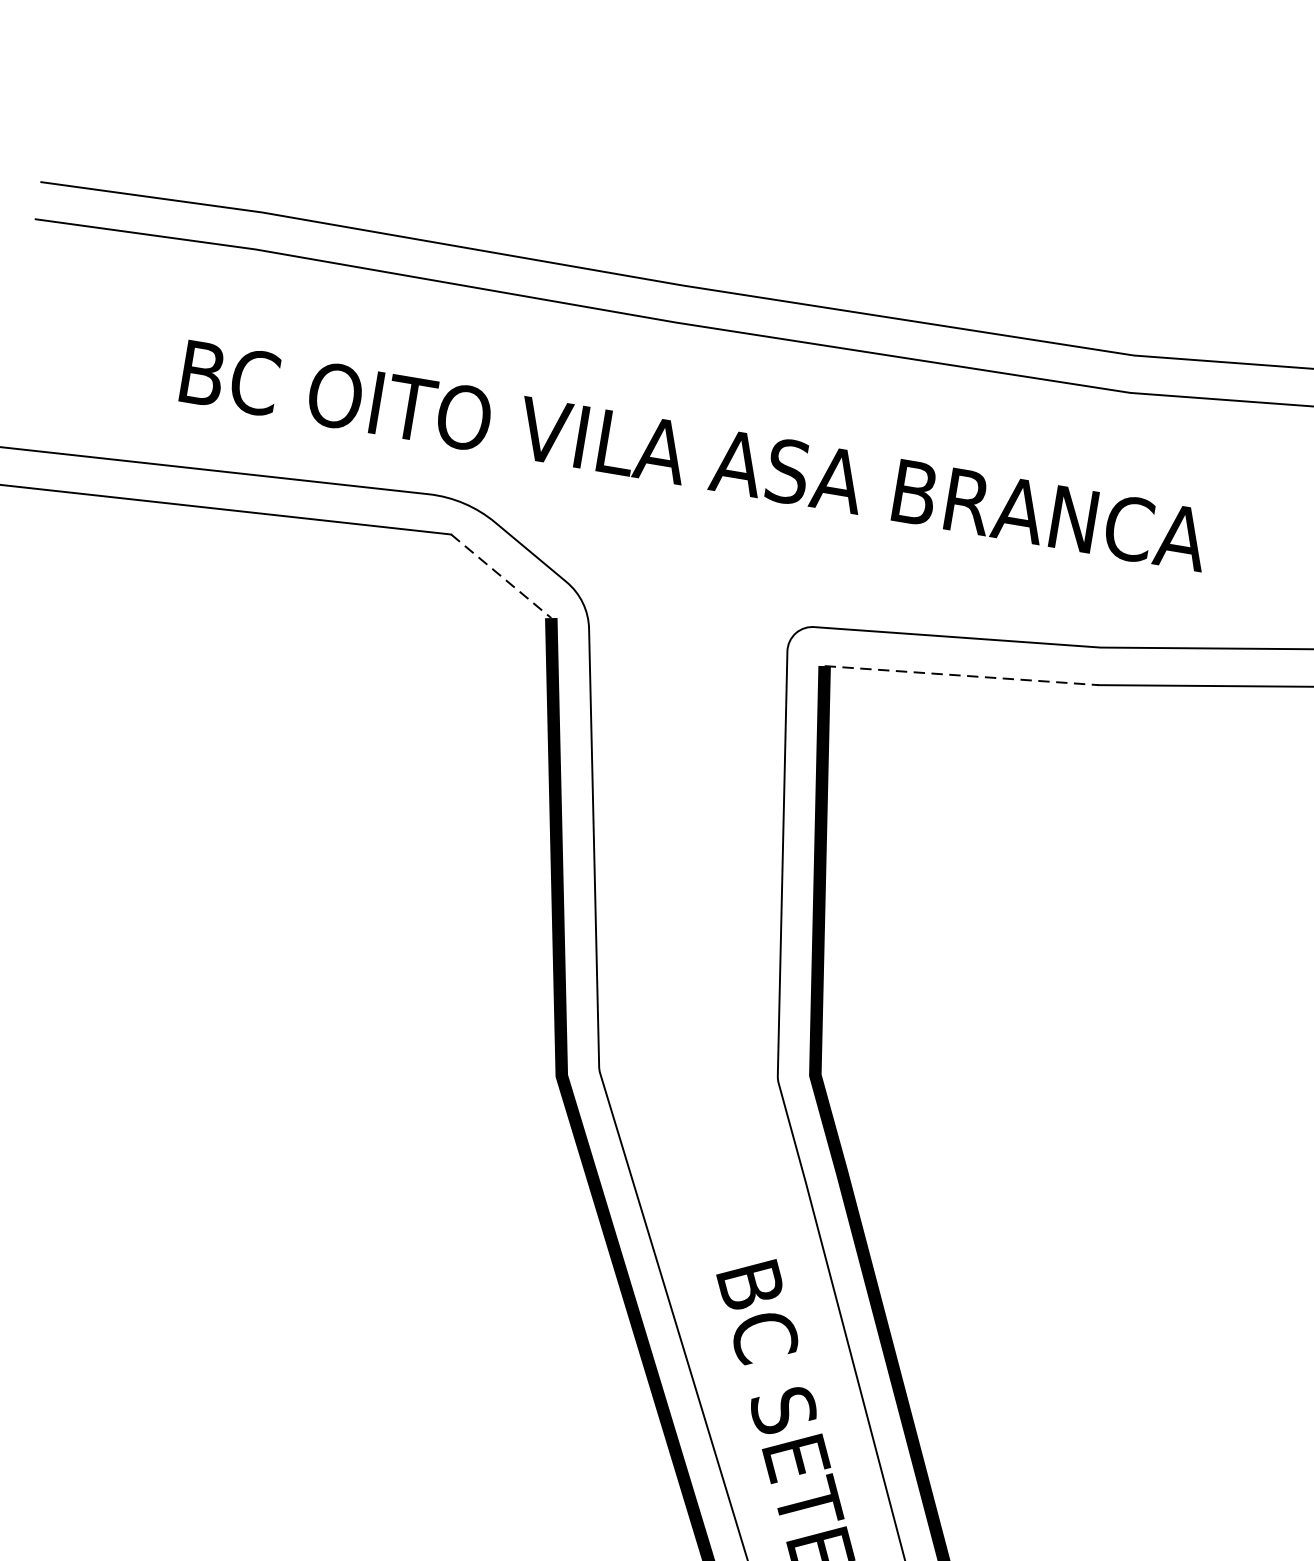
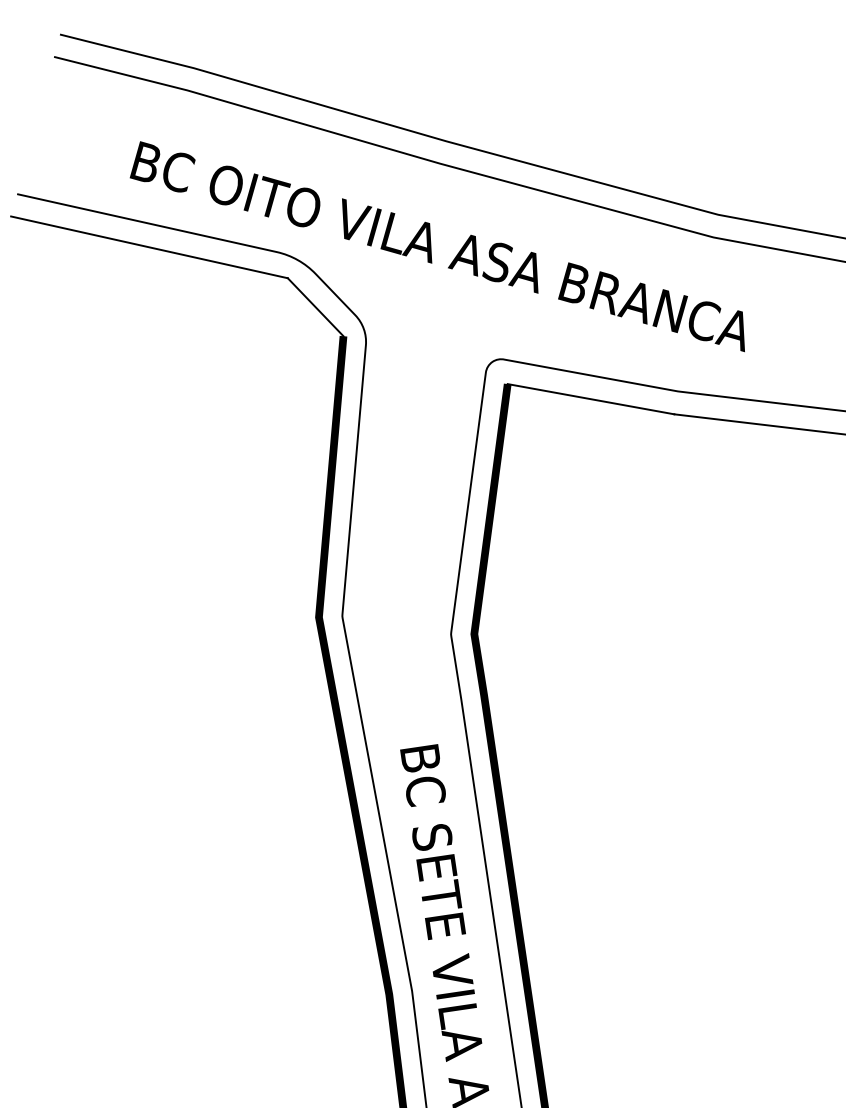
line: (502, 576) -> (316, 307), dashed -> solid
line: (962, 675) -> (591, 399), dashed -> solid

